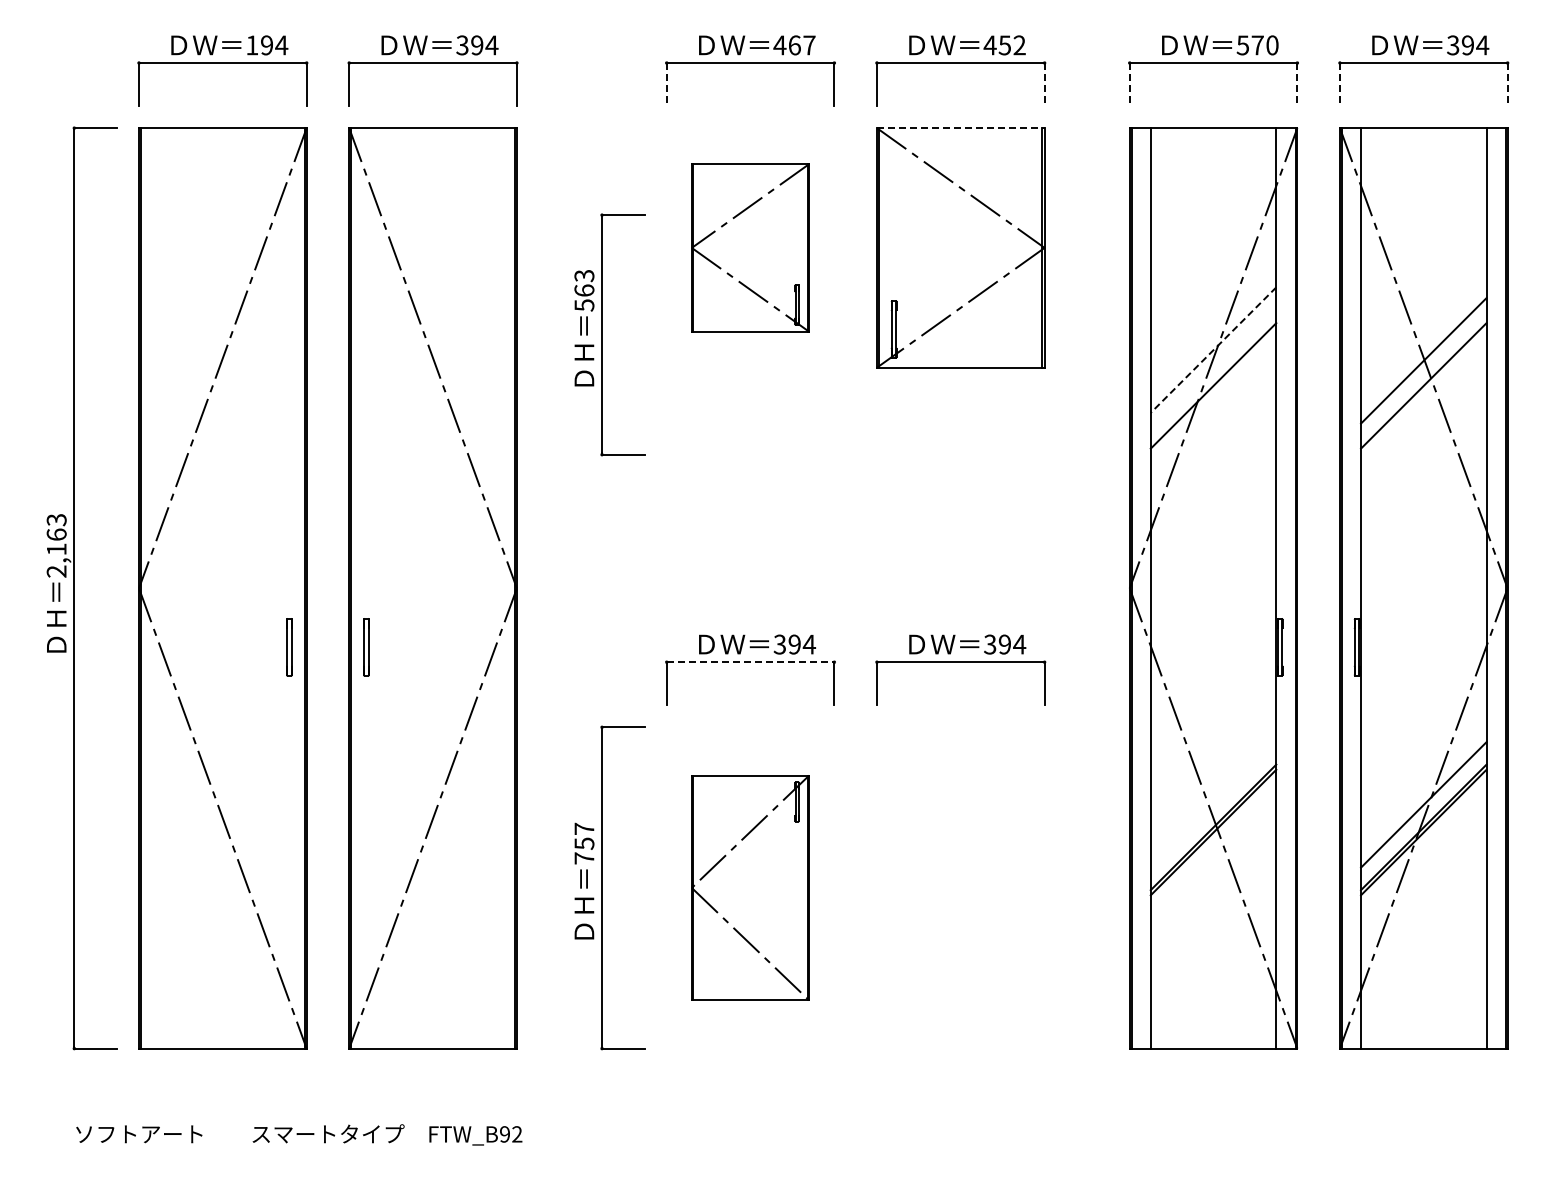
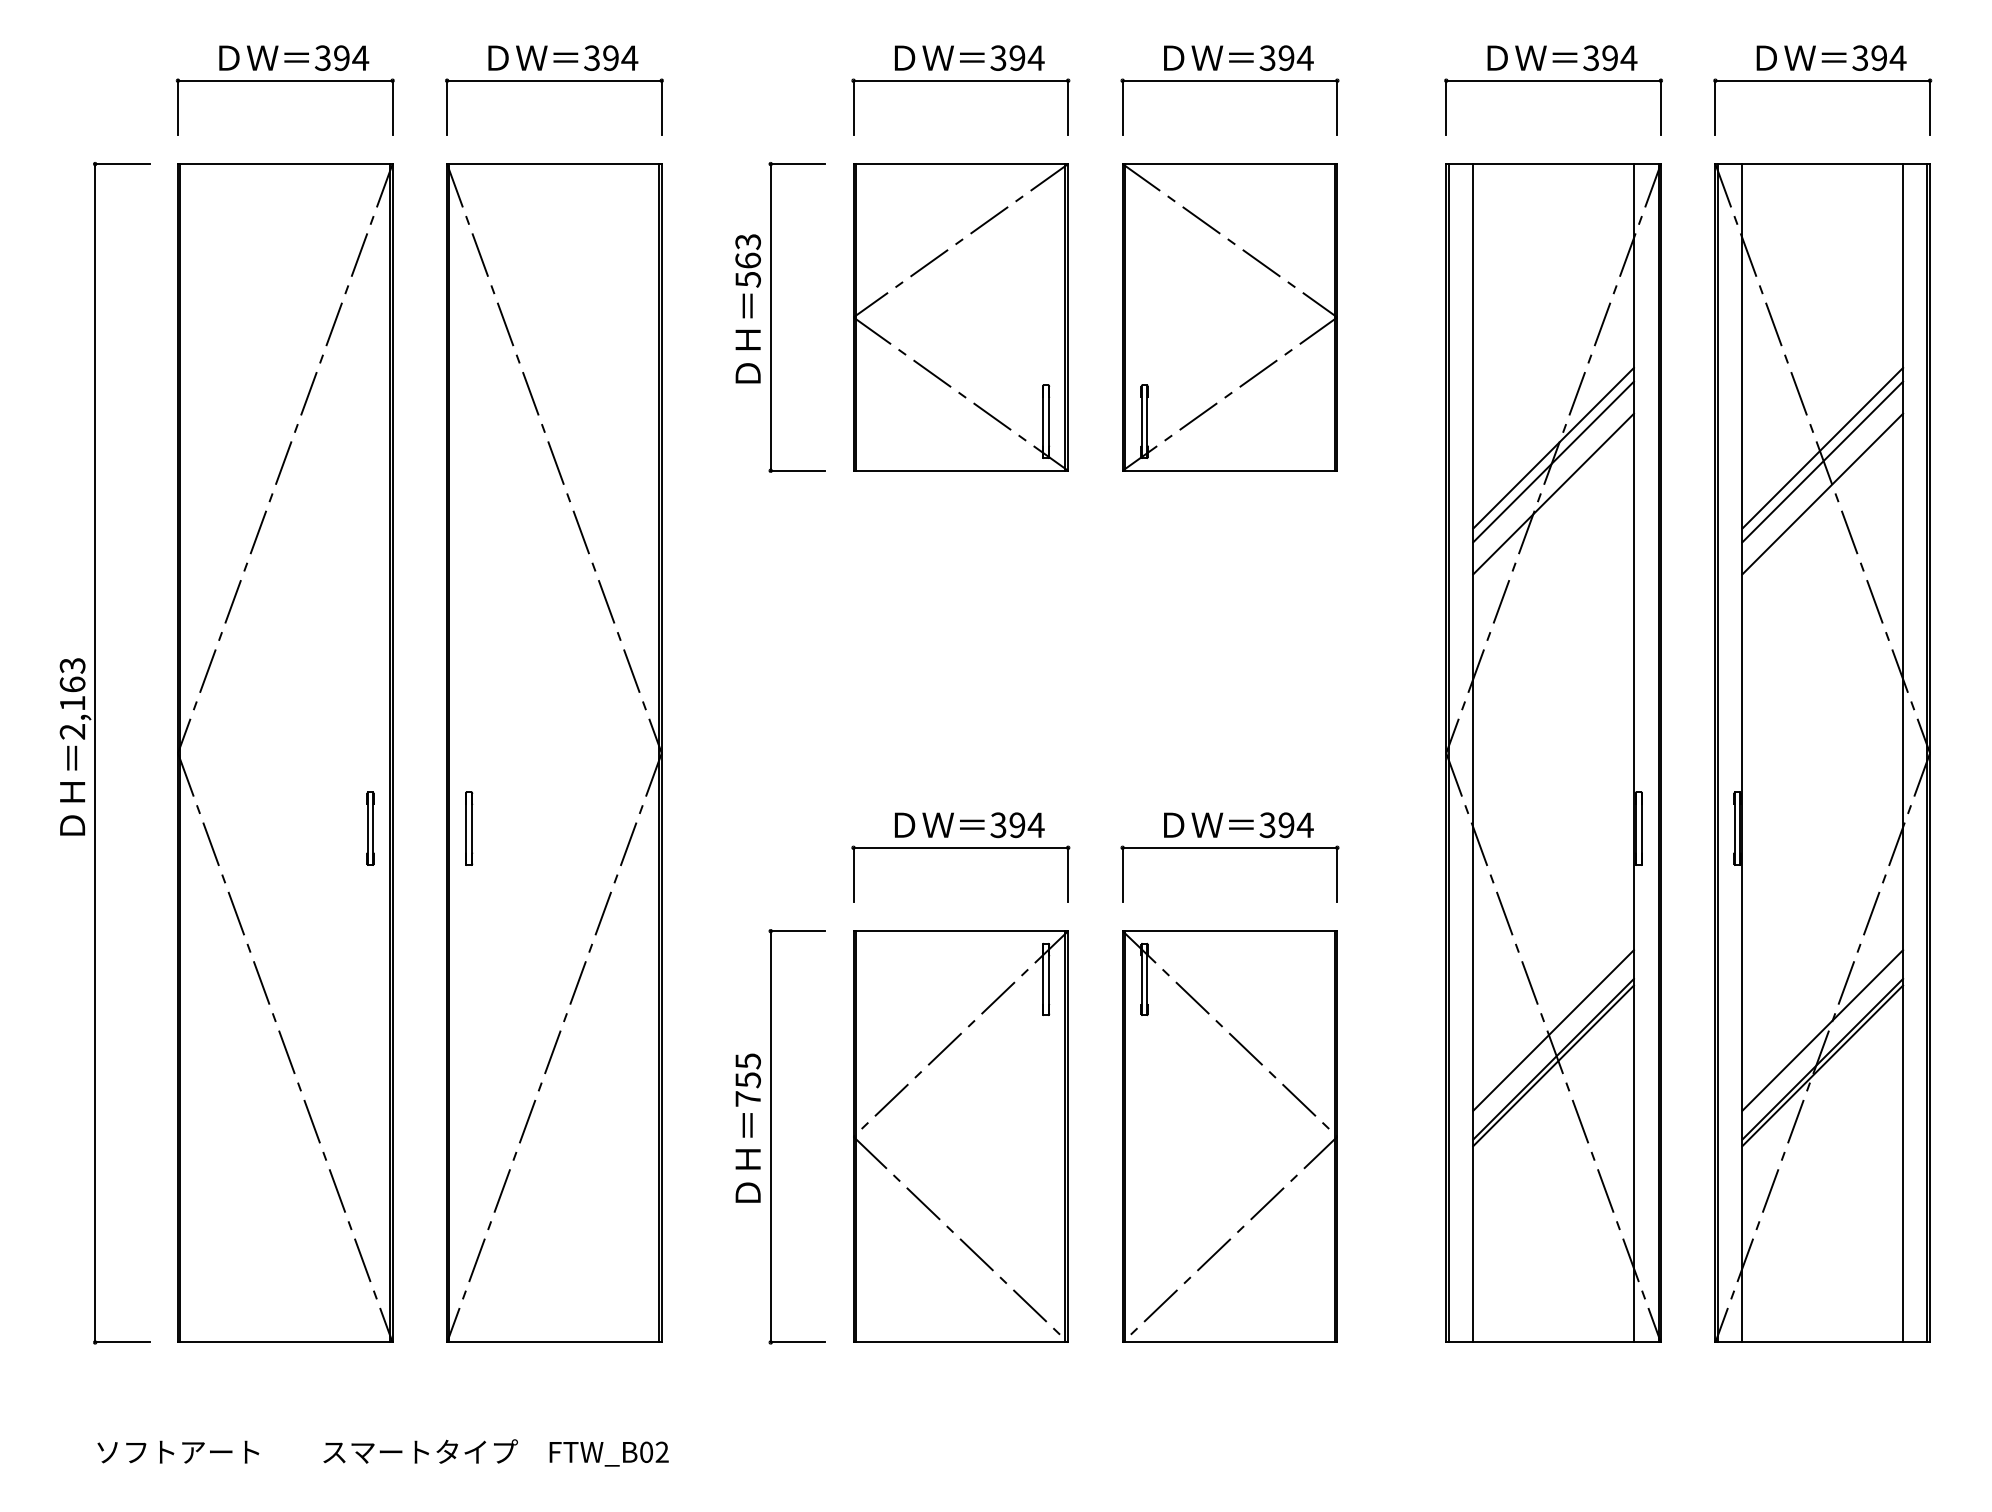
text: (252, 45) -> (323, 58), 194 -> 394
text: (794, 45) -> (1017, 58), 467 -> 394
text: (1004, 45) -> (1285, 58), 452 -> 394
text: (1258, 45) -> (1611, 58), 570 -> 394
line: (666, 84) -> (853, 108), dashed -> solid
line: (1044, 84) -> (1337, 108), dashed -> solid
line: (1129, 84) -> (1445, 108), dashed -> solid
line: (1297, 84) -> (1661, 108), dashed -> solid
line: (1339, 84) -> (1714, 108), dashed -> solid
line: (1507, 84) -> (1929, 108), dashed -> solid
line: (960, 128) -> (1229, 164), dashed -> solid
part: (750, 247) -> (960, 316), size x1.43
part: (602, 334) -> (771, 316), moved
line: (1423, 349) -> (1822, 447), added
line: (1213, 350) -> (1553, 448), dashed -> solid
line: (1213, 360) -> (1553, 461), added
line: (750, 662) -> (960, 848), dashed -> solid
line: (1213, 804) -> (1553, 1029), added
text: (584, 828) -> (748, 1060), 757 -> 755
part: (750, 887) -> (960, 1136), size x1.43
part: (960, 887) -> (1229, 1136), added
text: (505, 1134) -> (647, 1452), FTW_B92 -> FTW_B02

